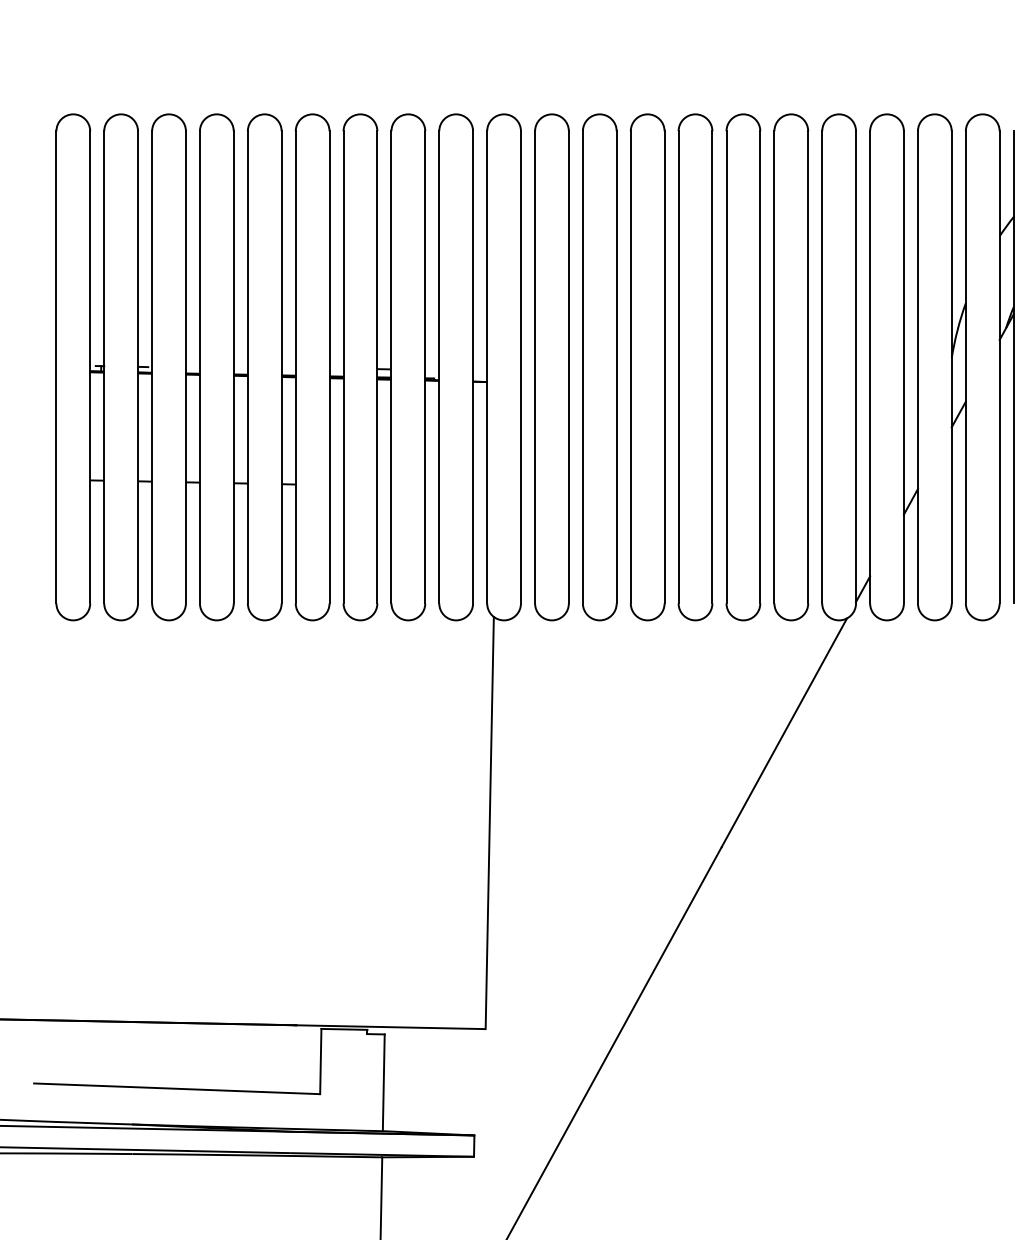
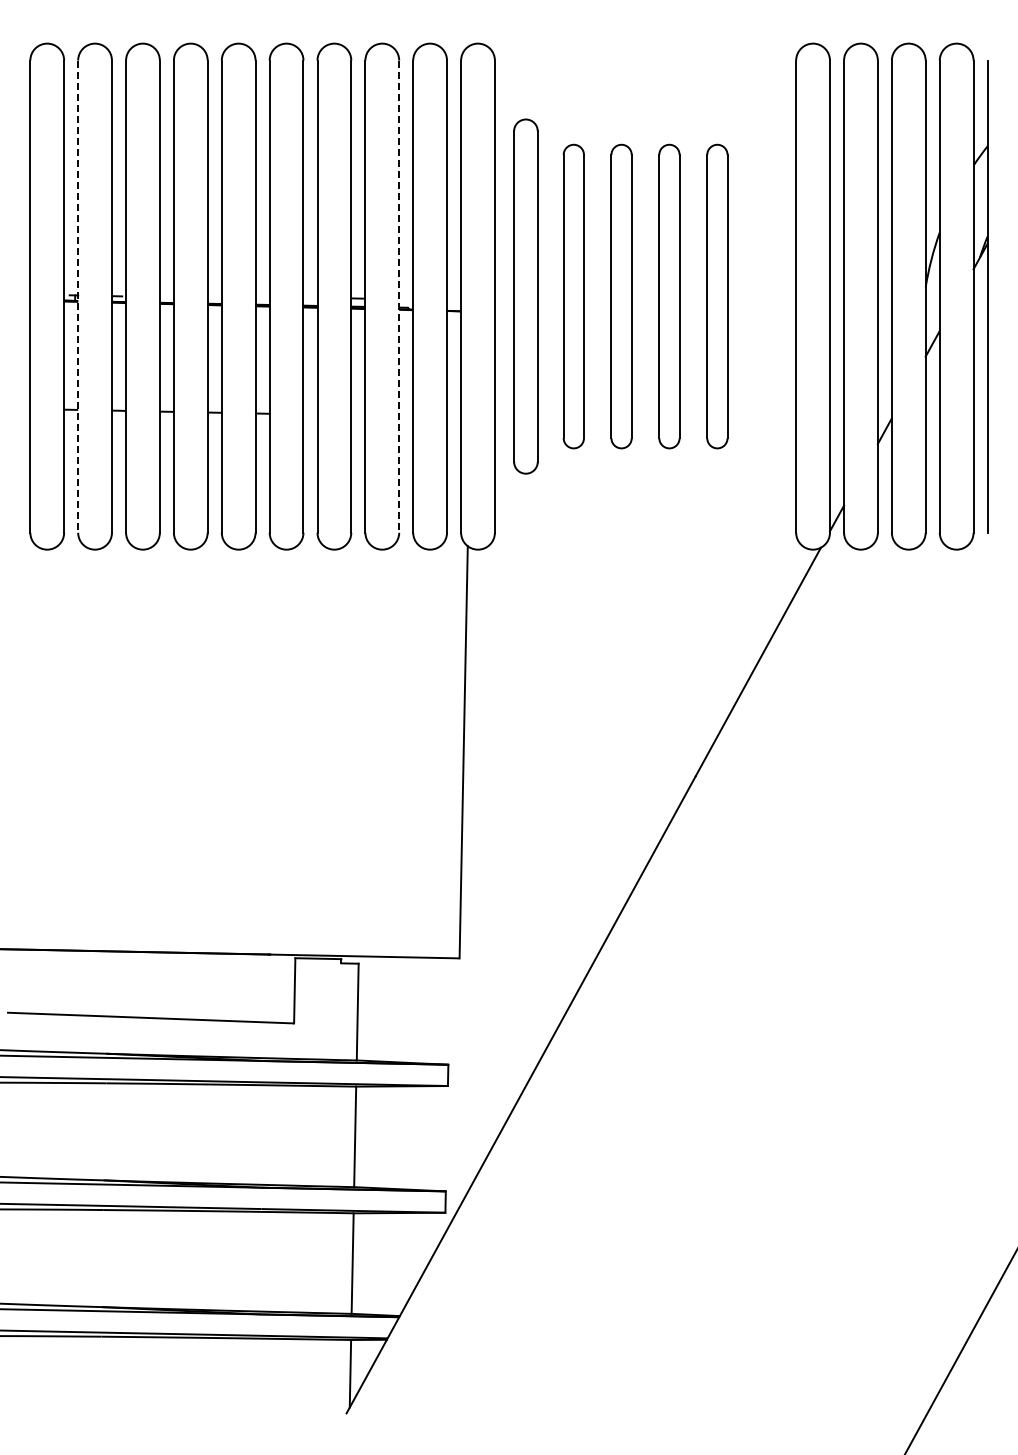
part: (551, 367) -> (525, 296), size x0.7
part: (599, 367) -> (573, 296), size x0.6
part: (647, 367) -> (621, 296), size x0.6
part: (695, 367) -> (669, 296), size x0.6
part: (743, 367) -> (717, 296), size x0.6
part: (790, 367) -> (764, 296), removed
line: (104, 368) -> (78, 297), solid -> dashed
line: (425, 368) -> (399, 297), solid -> dashed

